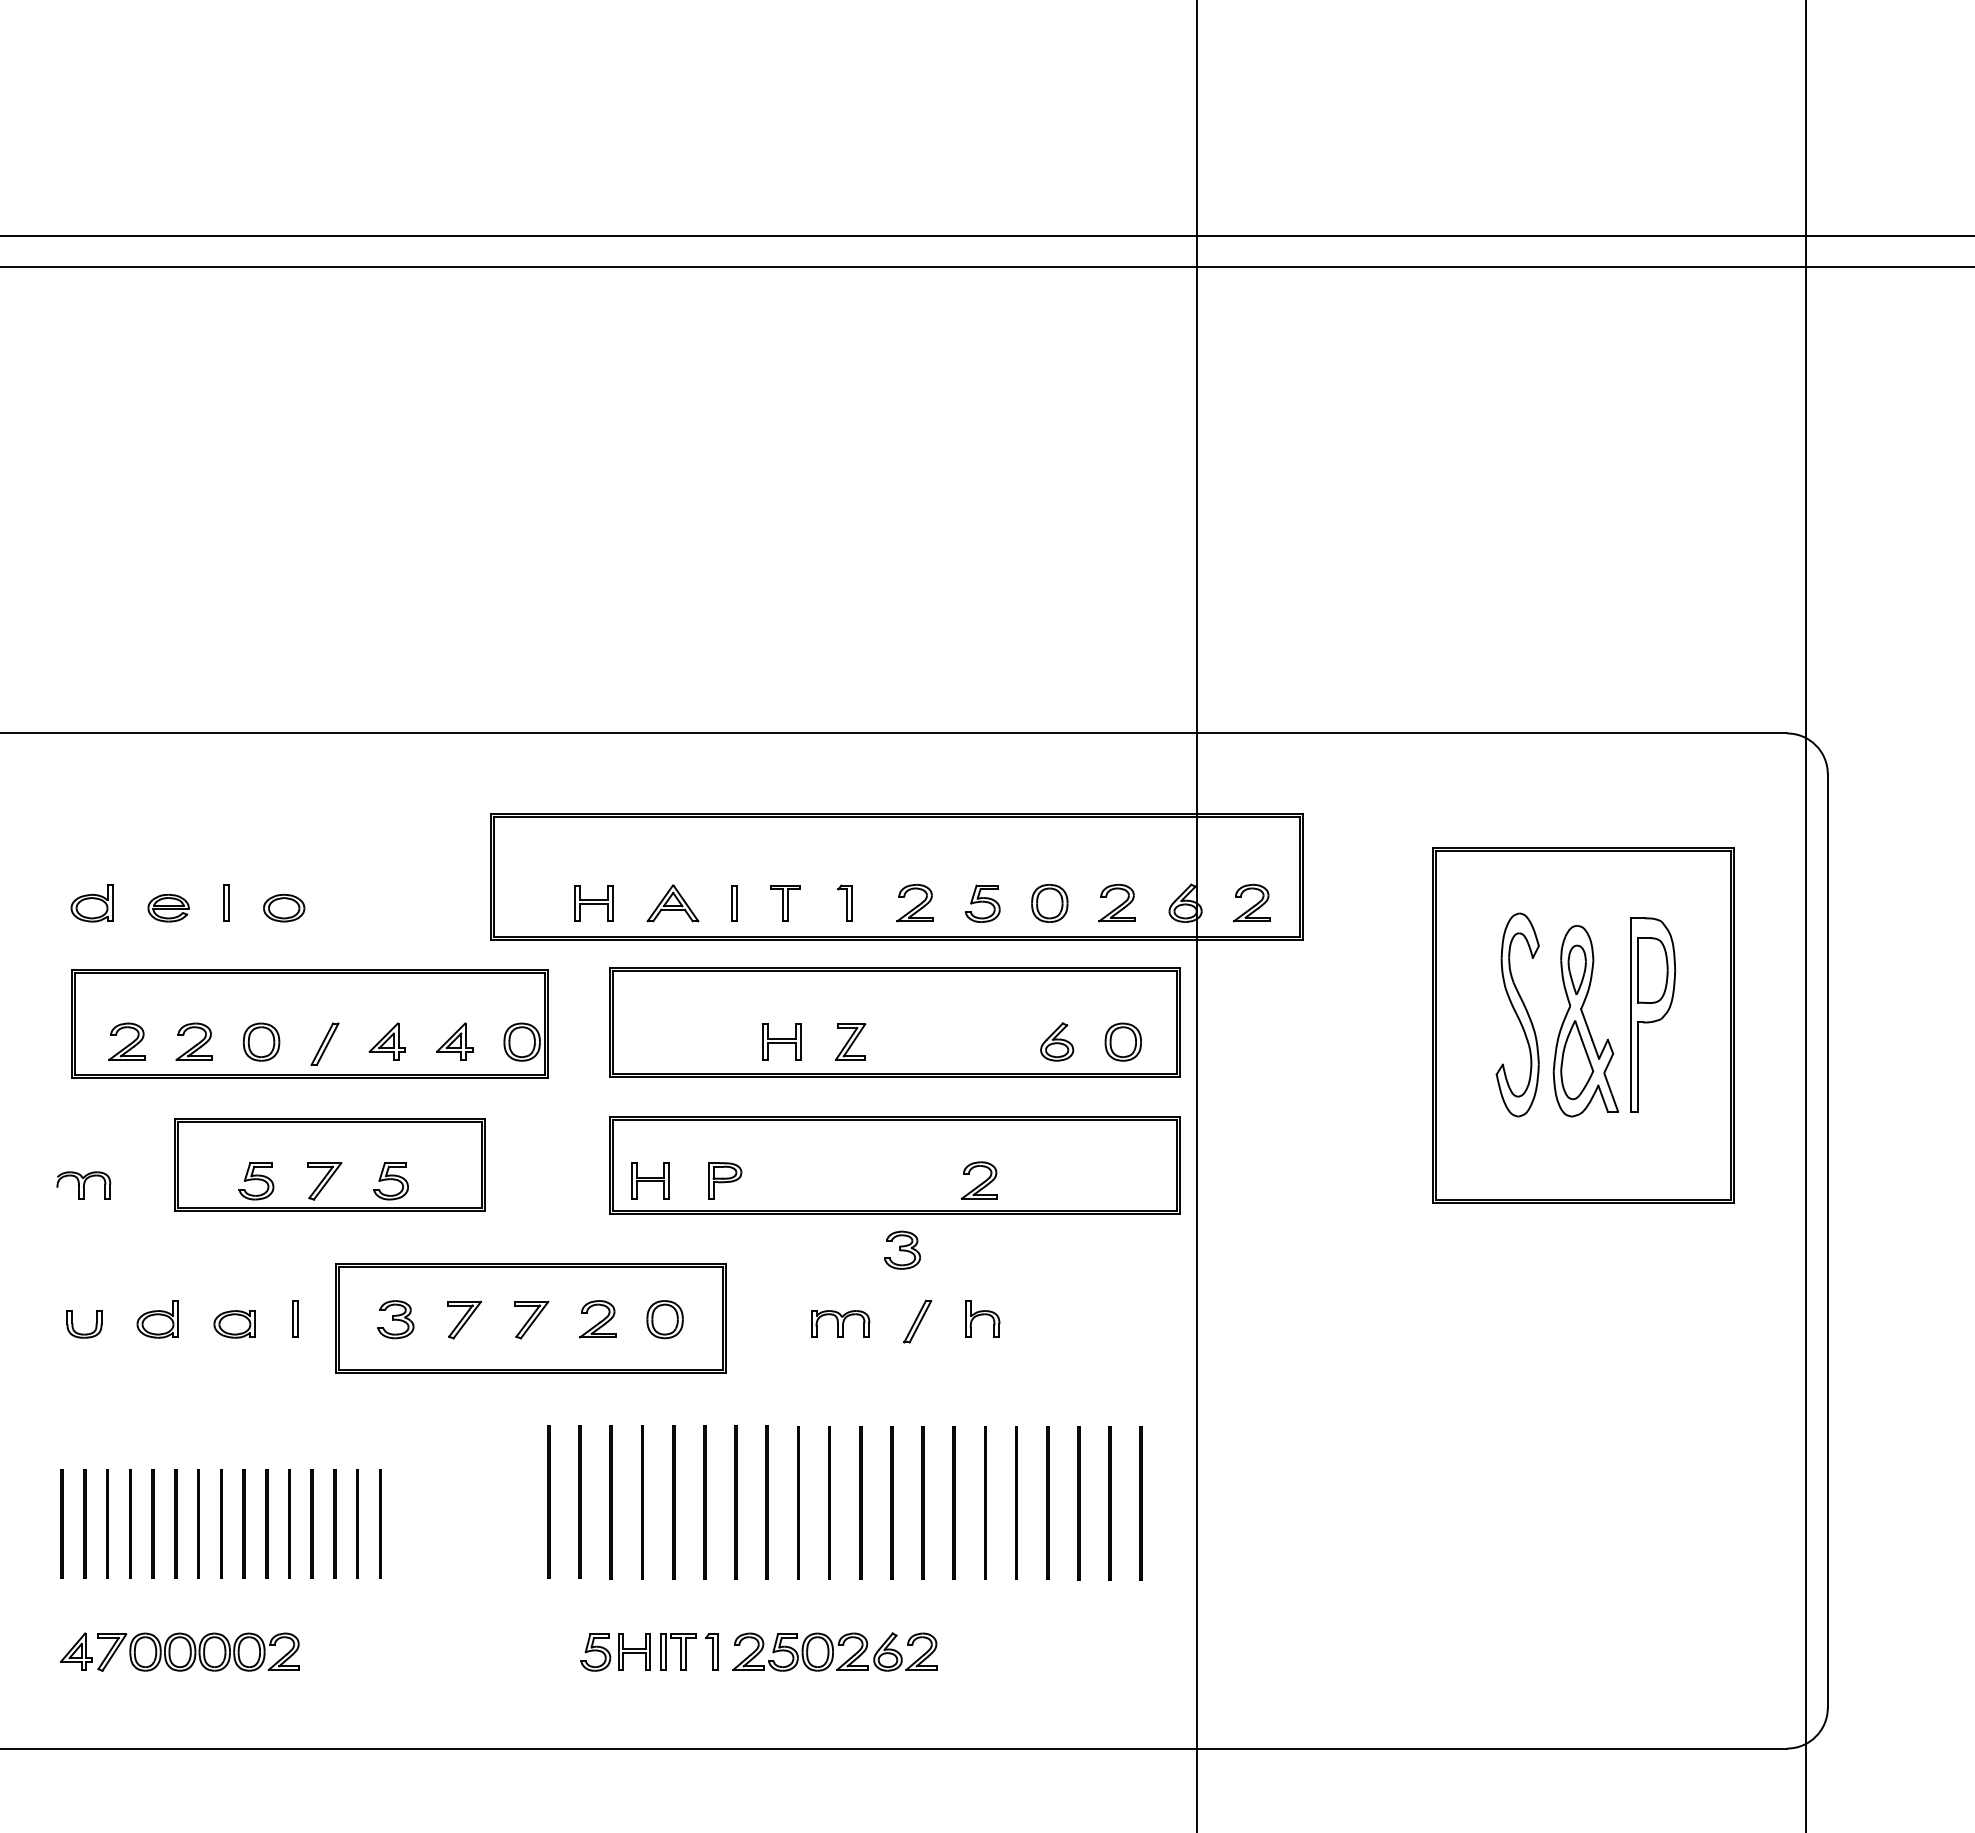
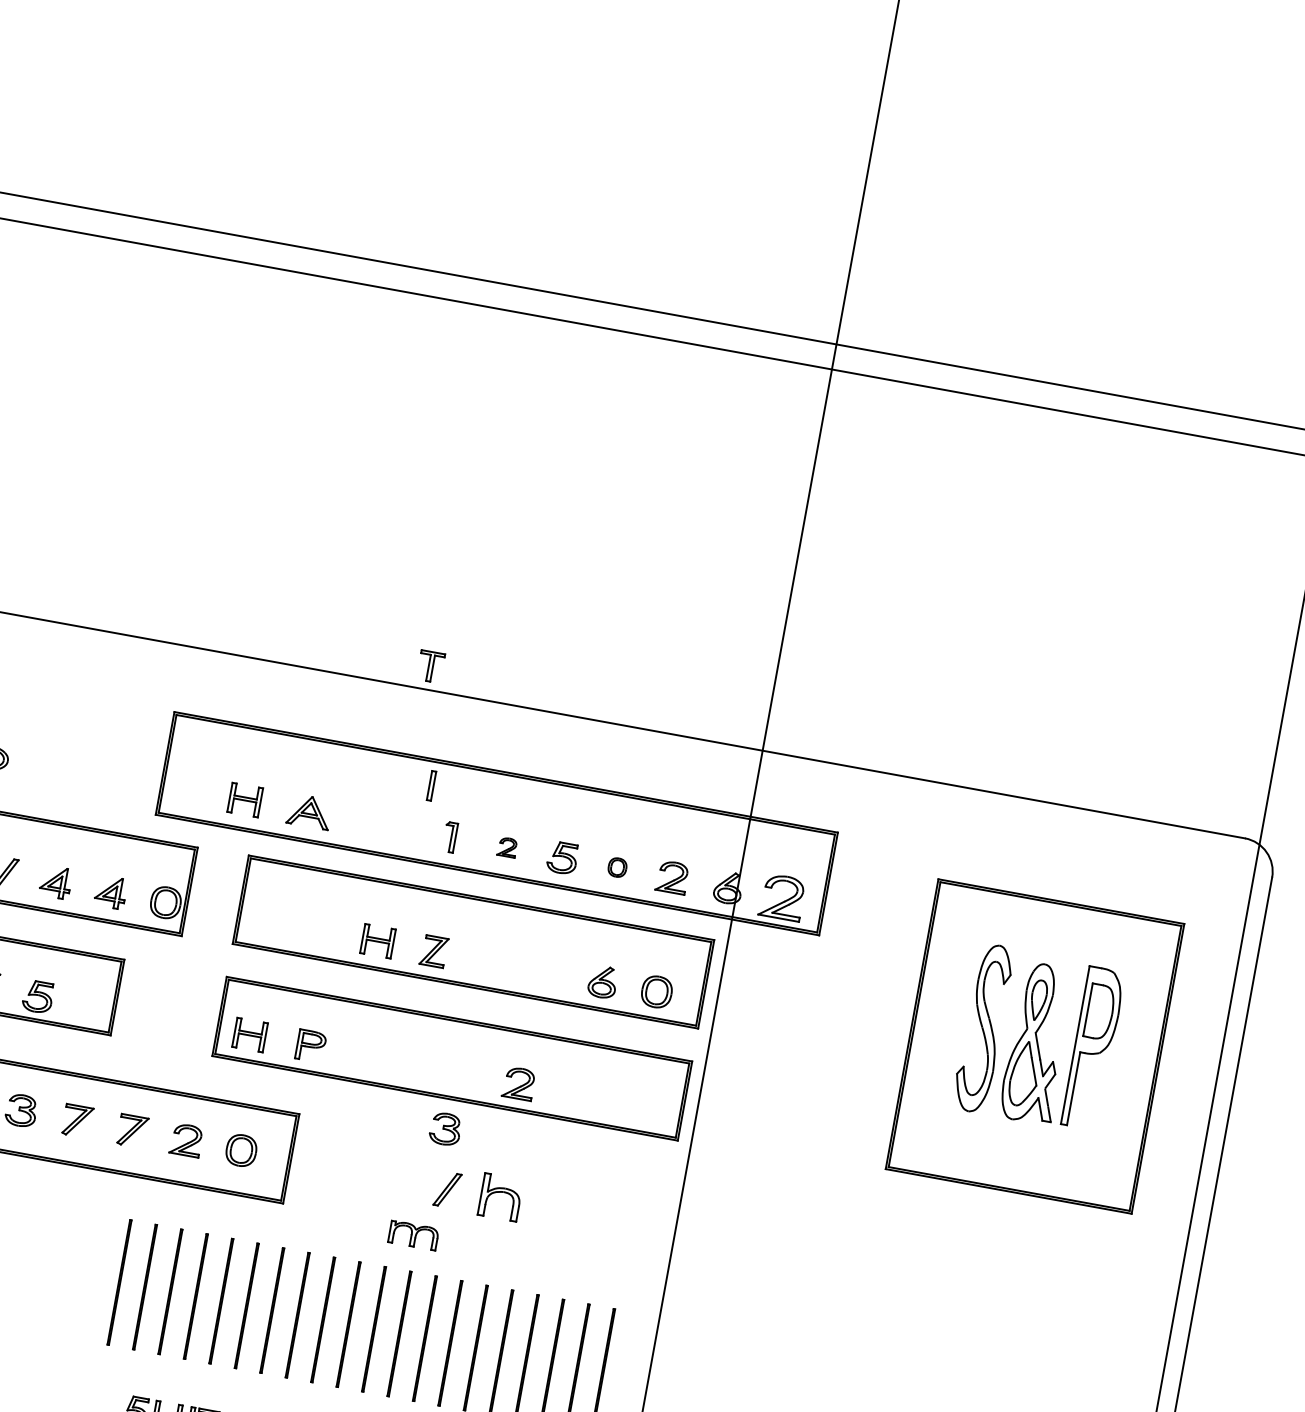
part: (914, 902) -> (507, 846), size x0.6
part: (1049, 902) -> (617, 866), size x0.6
part: (1251, 902) -> (782, 896), size x1.4
part: (734, 903) -> (431, 785), moved
part: (785, 903) -> (430, 666), moved
part: (982, 1318) -> (500, 1196), size x1.4
part: (840, 1323) -> (413, 1234), moved

